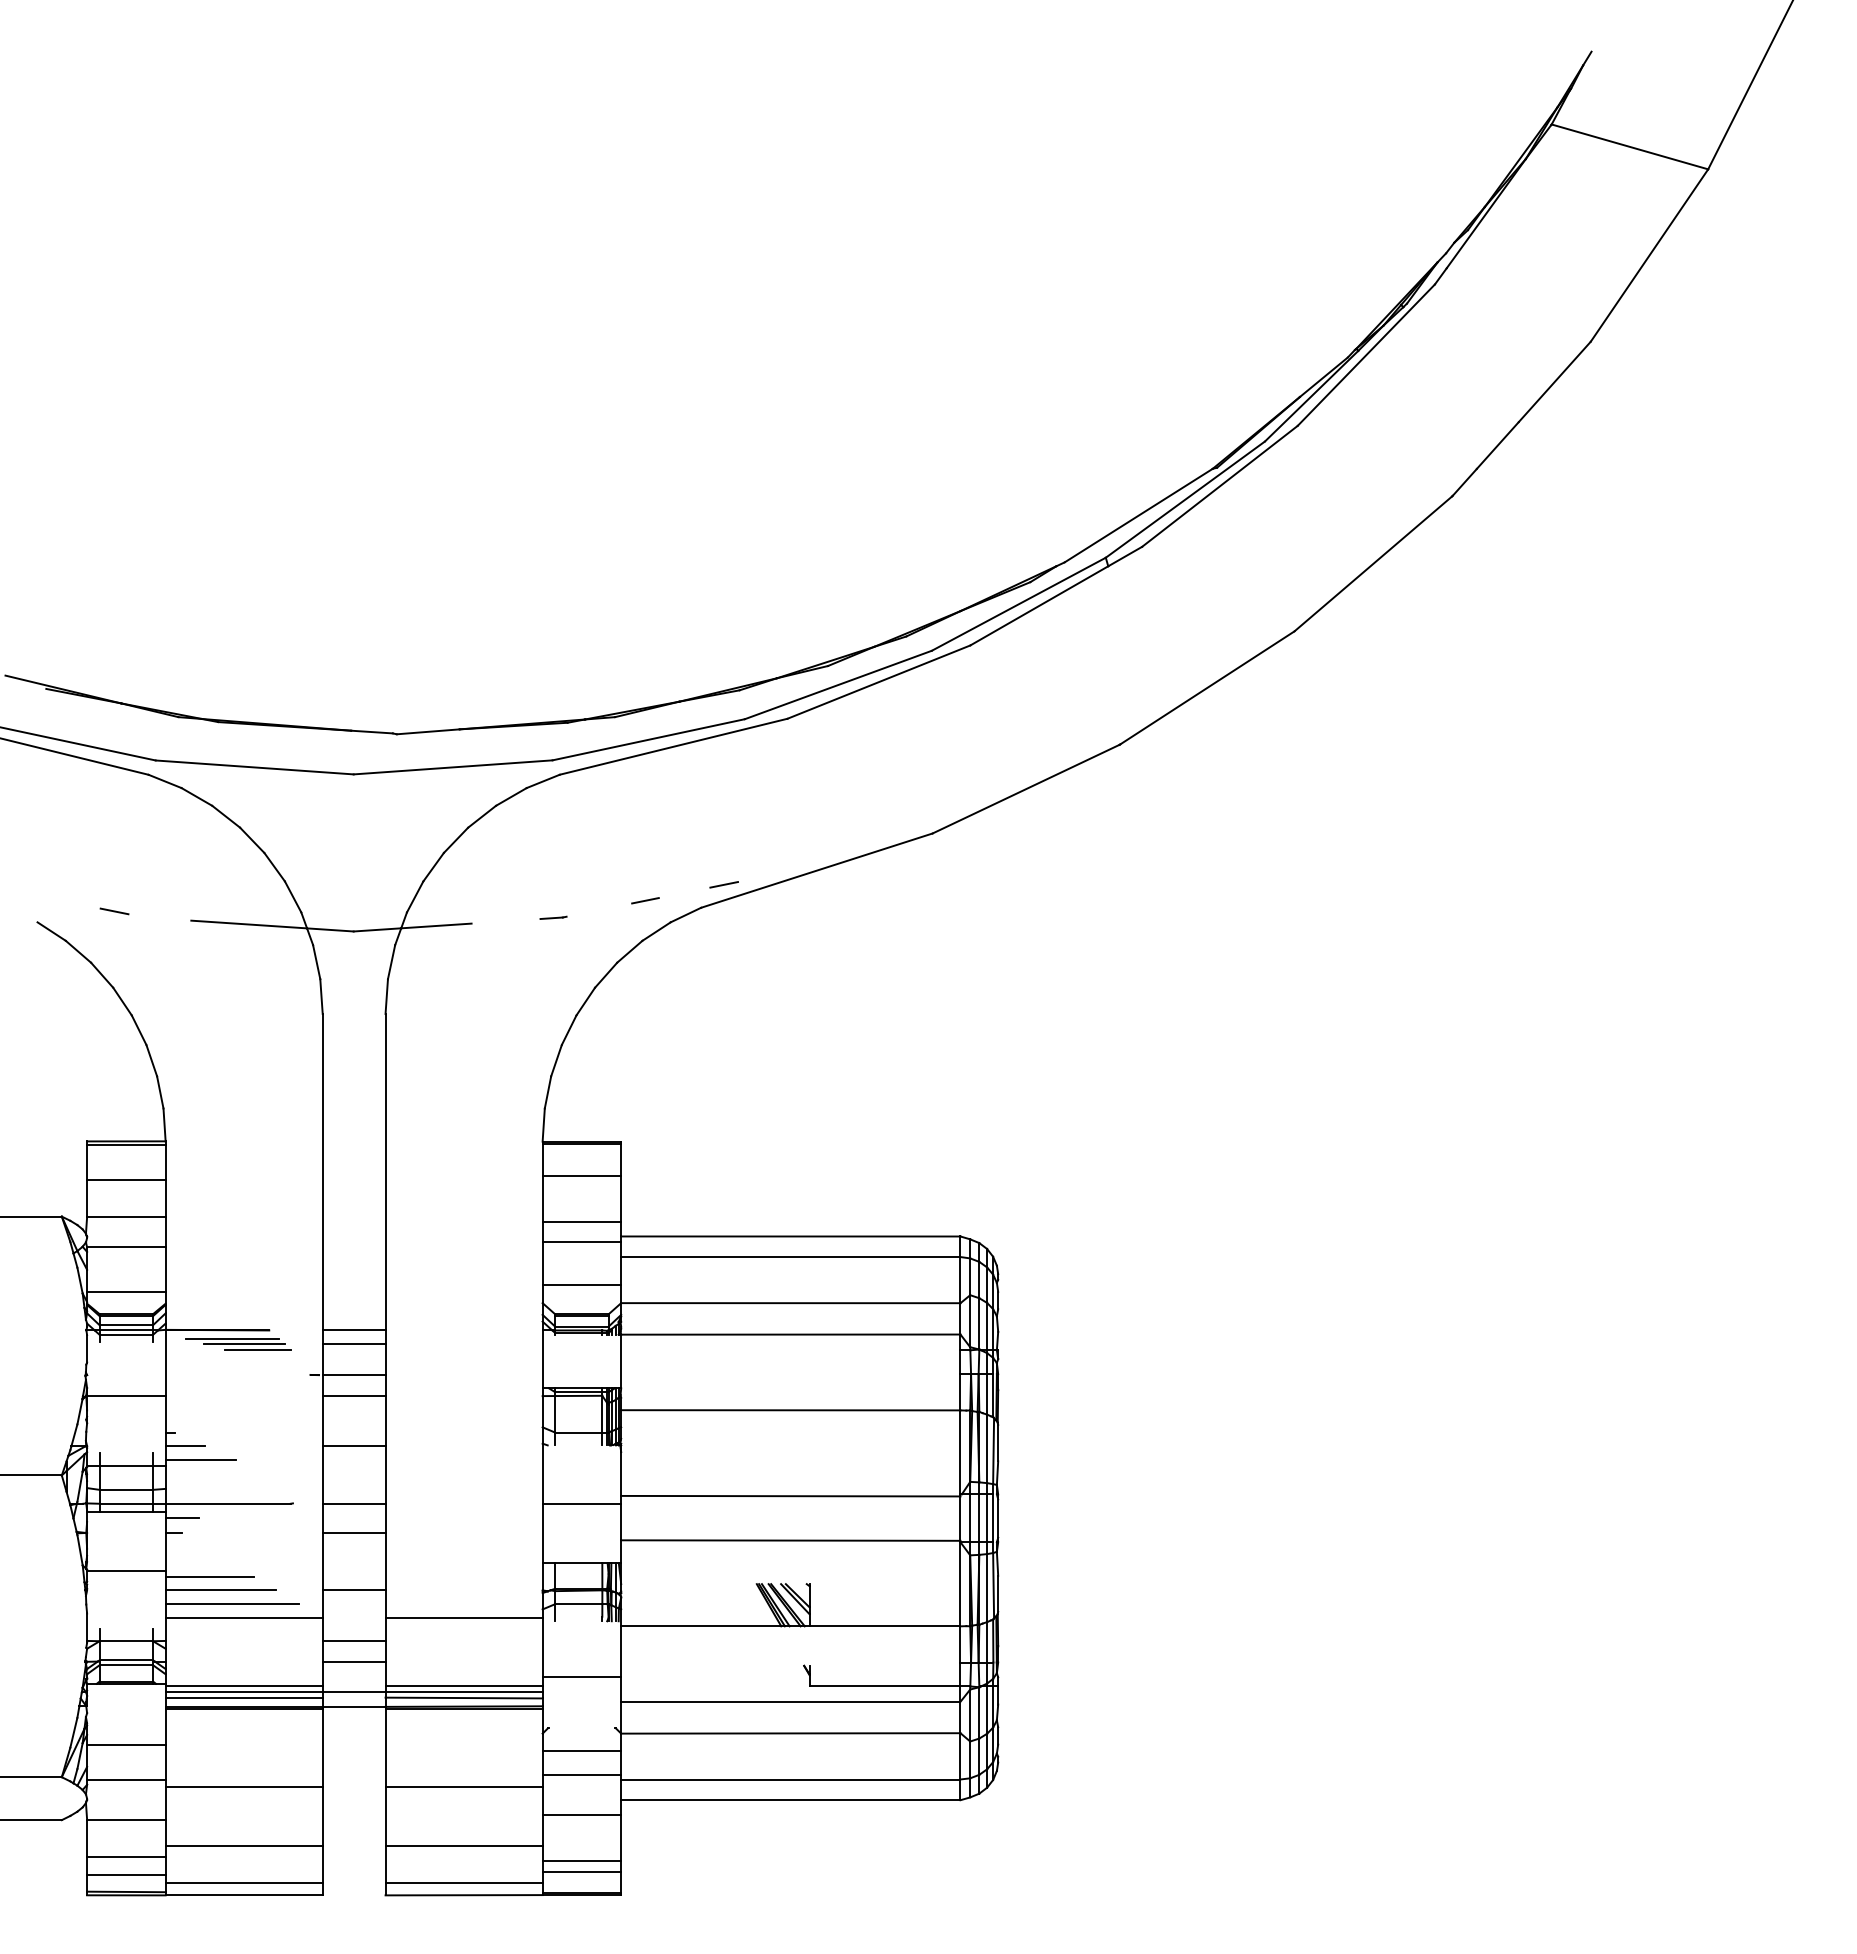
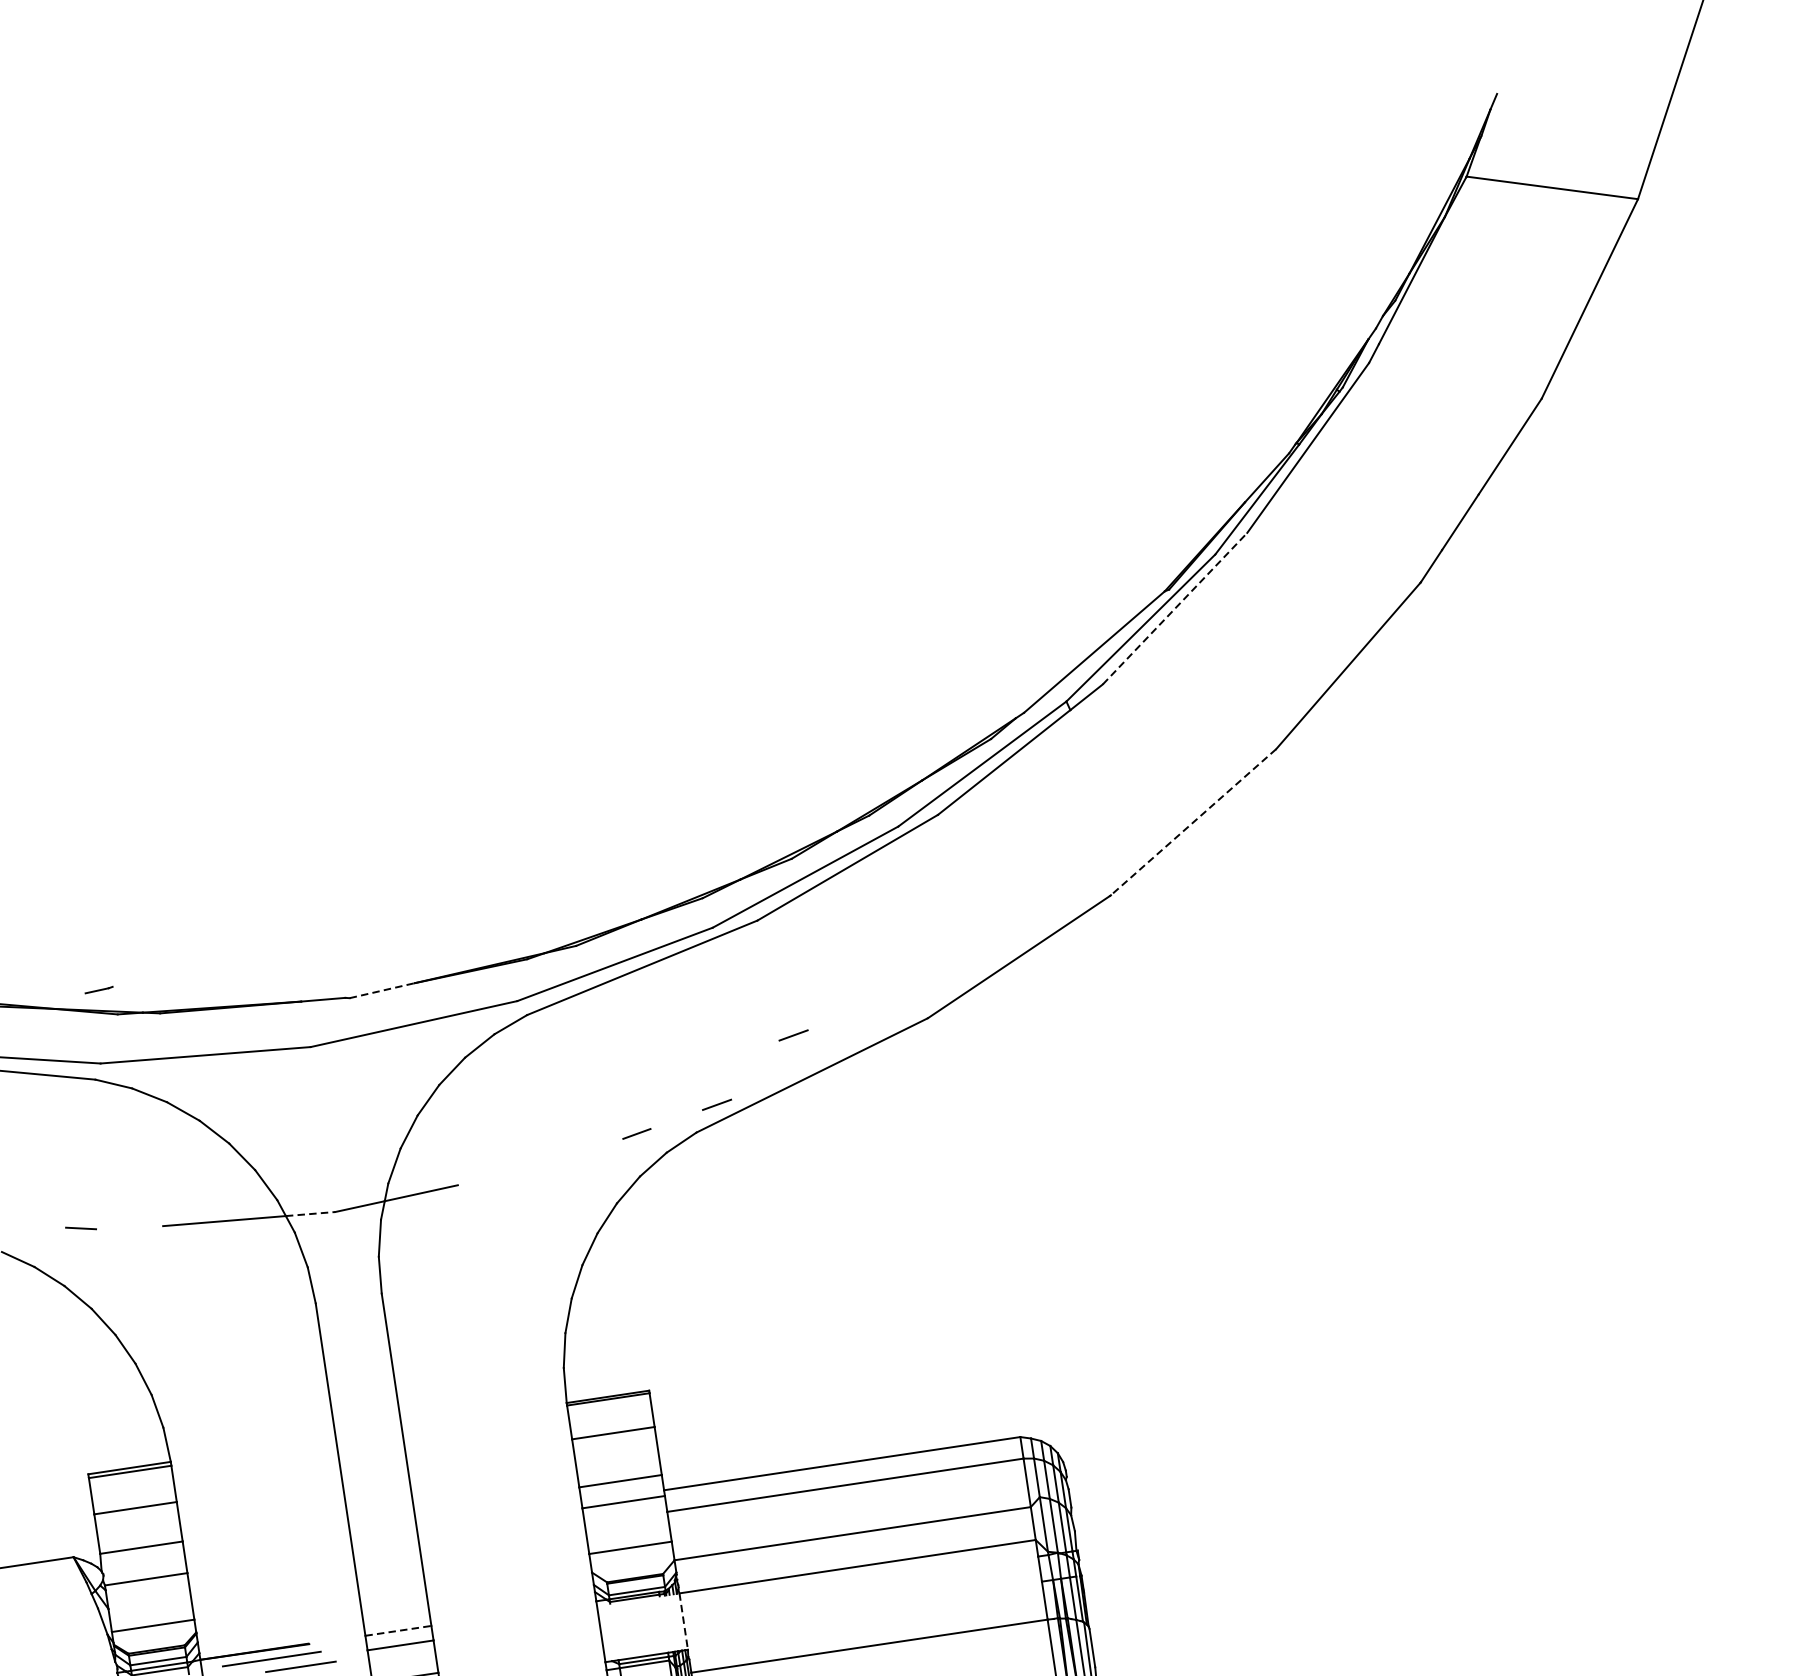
line: (1219, 486) -> (1174, 608), solid -> dashed
line: (1207, 687) -> (1193, 821), solid -> dashed
line: (428, 731) -> (382, 990), solid -> dashed
line: (804, 830) -> (792, 1035), added
line: (553, 917) -> (99, 989), moved
line: (330, 929) -> (310, 1213), solid -> dashed
line: (354, 1330) -> (398, 1630), solid -> dashed
line: (243, 1344) -> (284, 1662), removed
line: (621, 1361) -> (684, 1621), solid -> dashed

